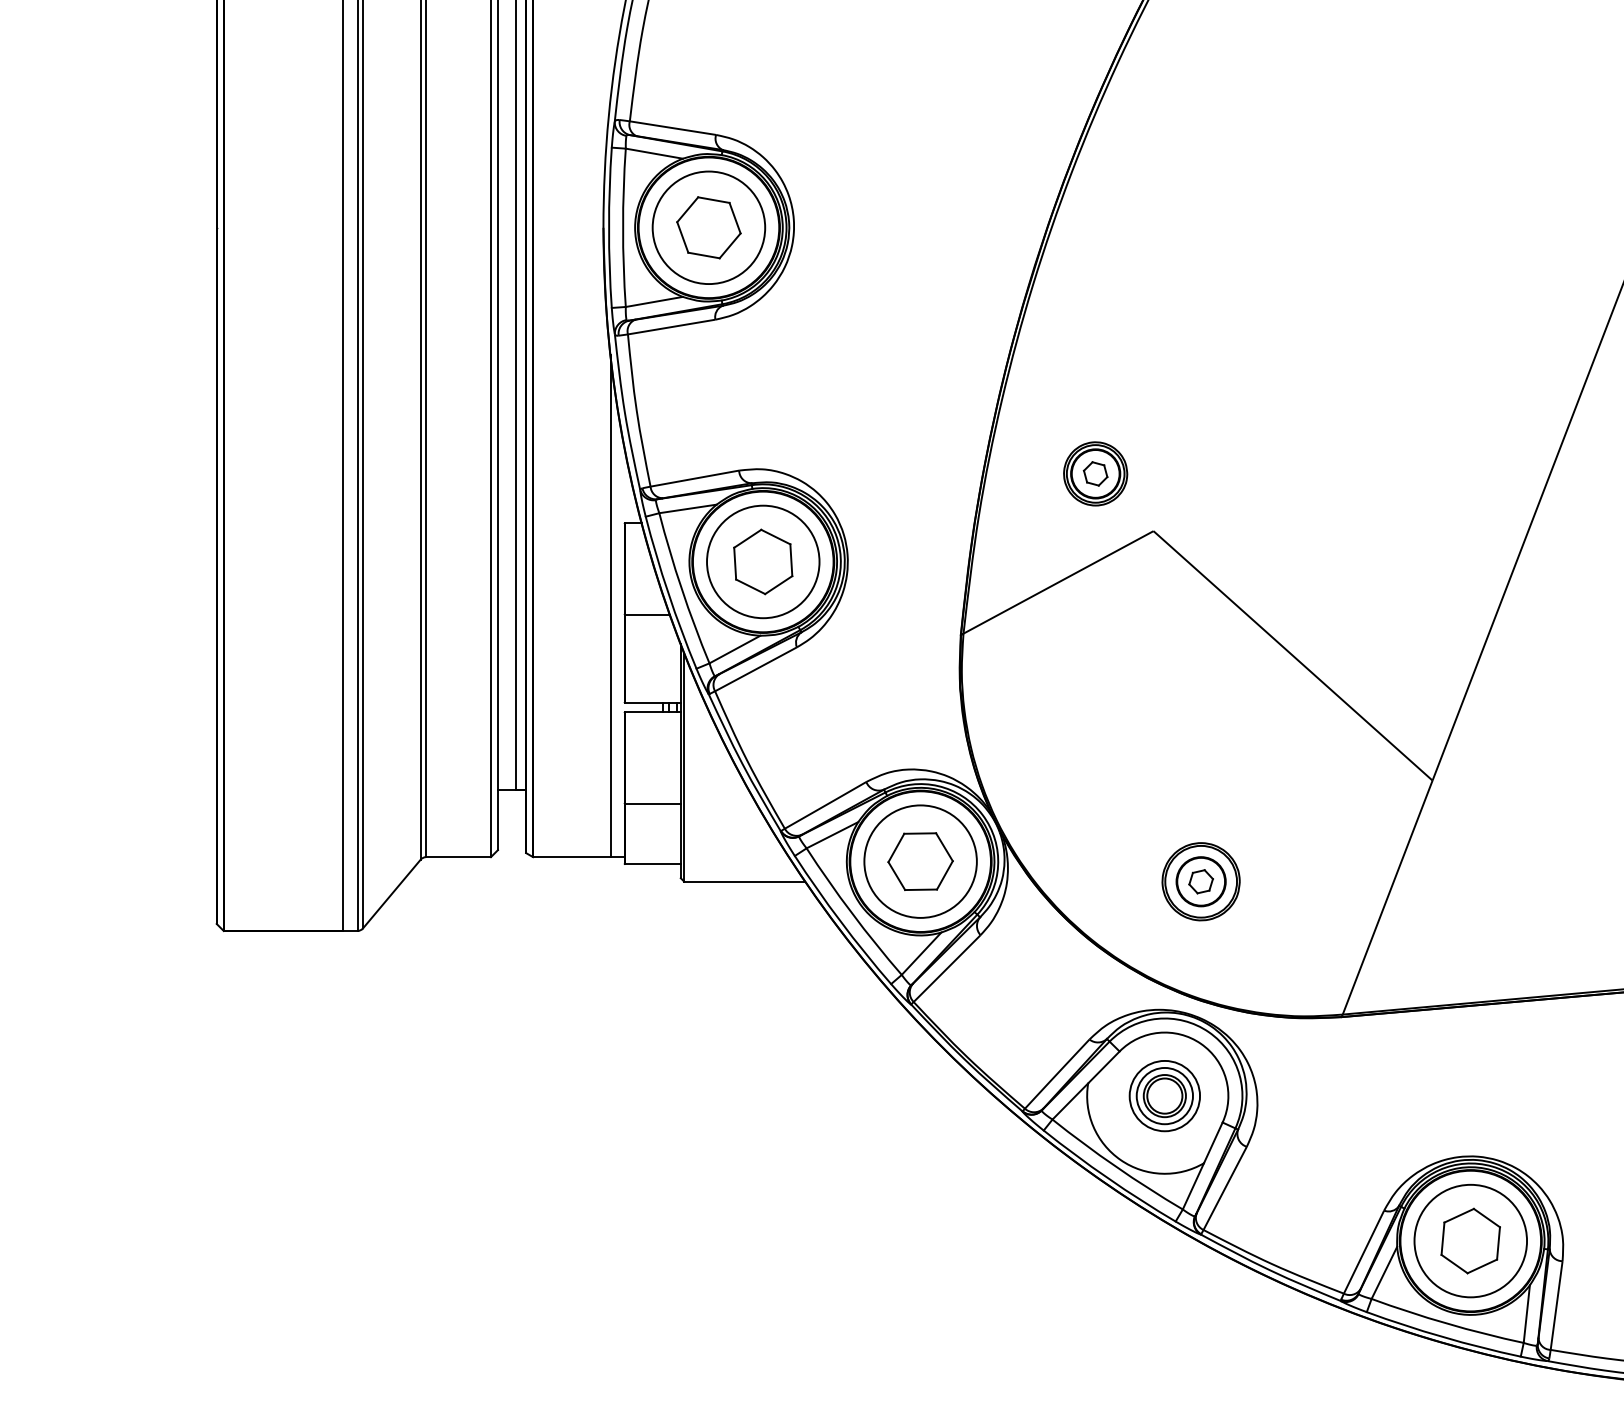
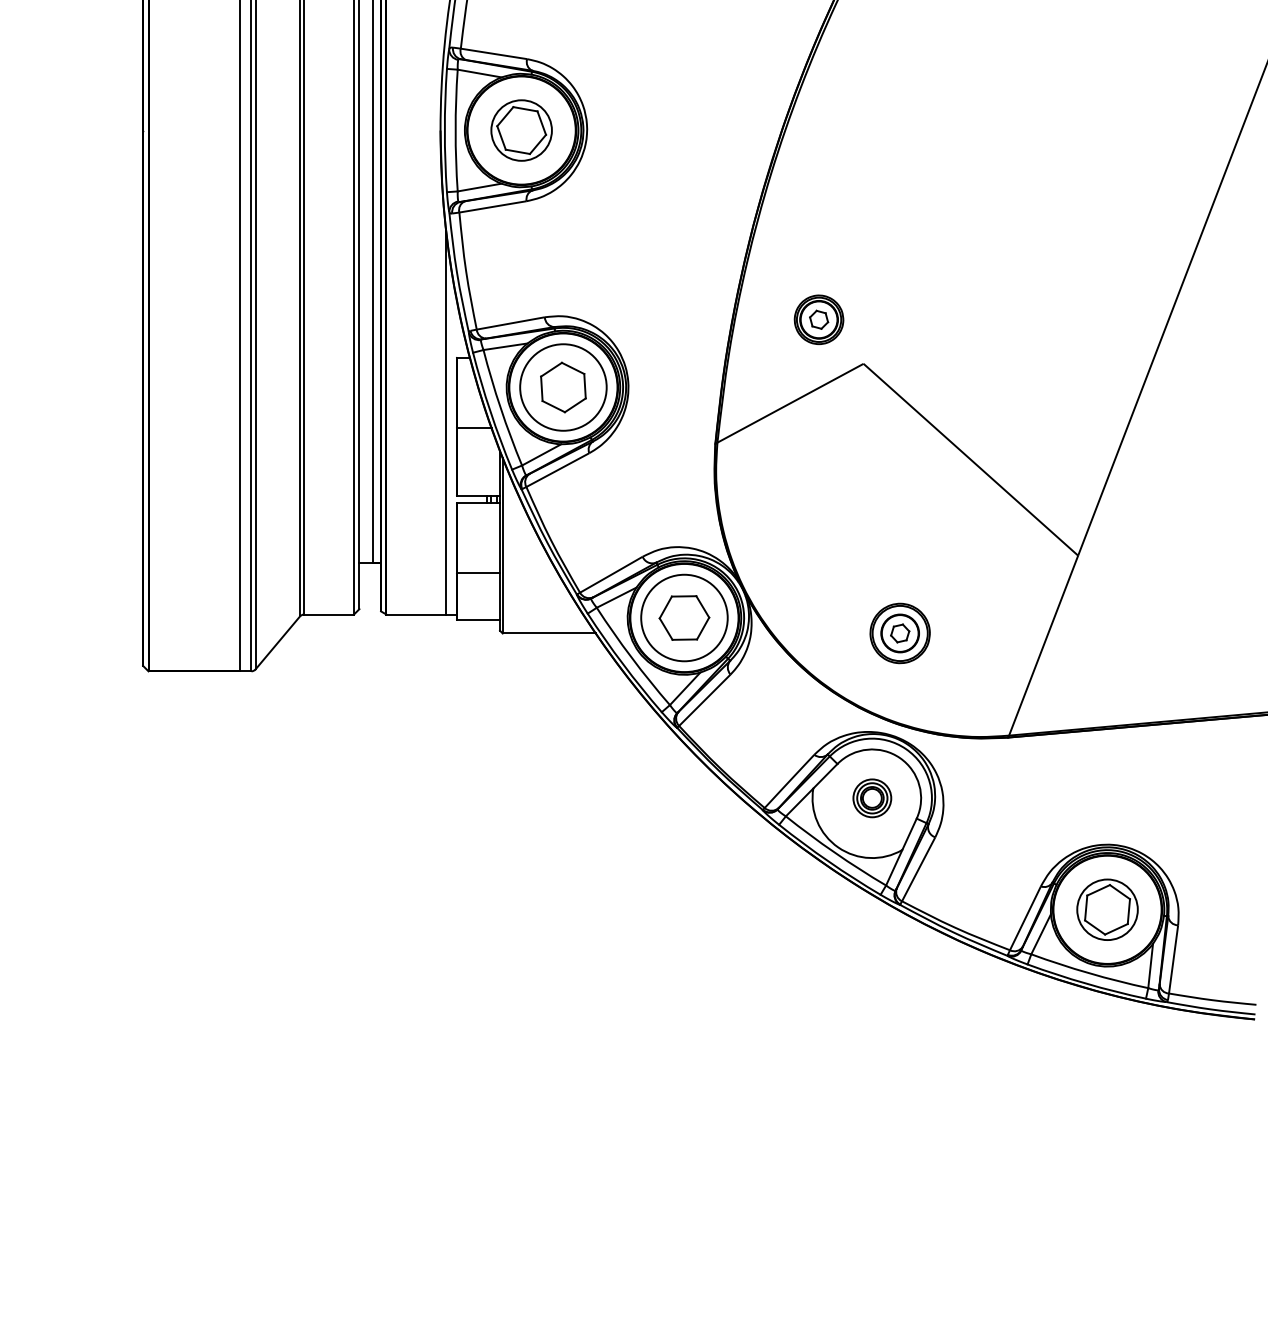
circle: (708, 227) -> (521, 130), size x0.7
part: (1165, 1096) -> (872, 798), size x0.7
circle: (1470, 1240) -> (1107, 909), size x0.7

